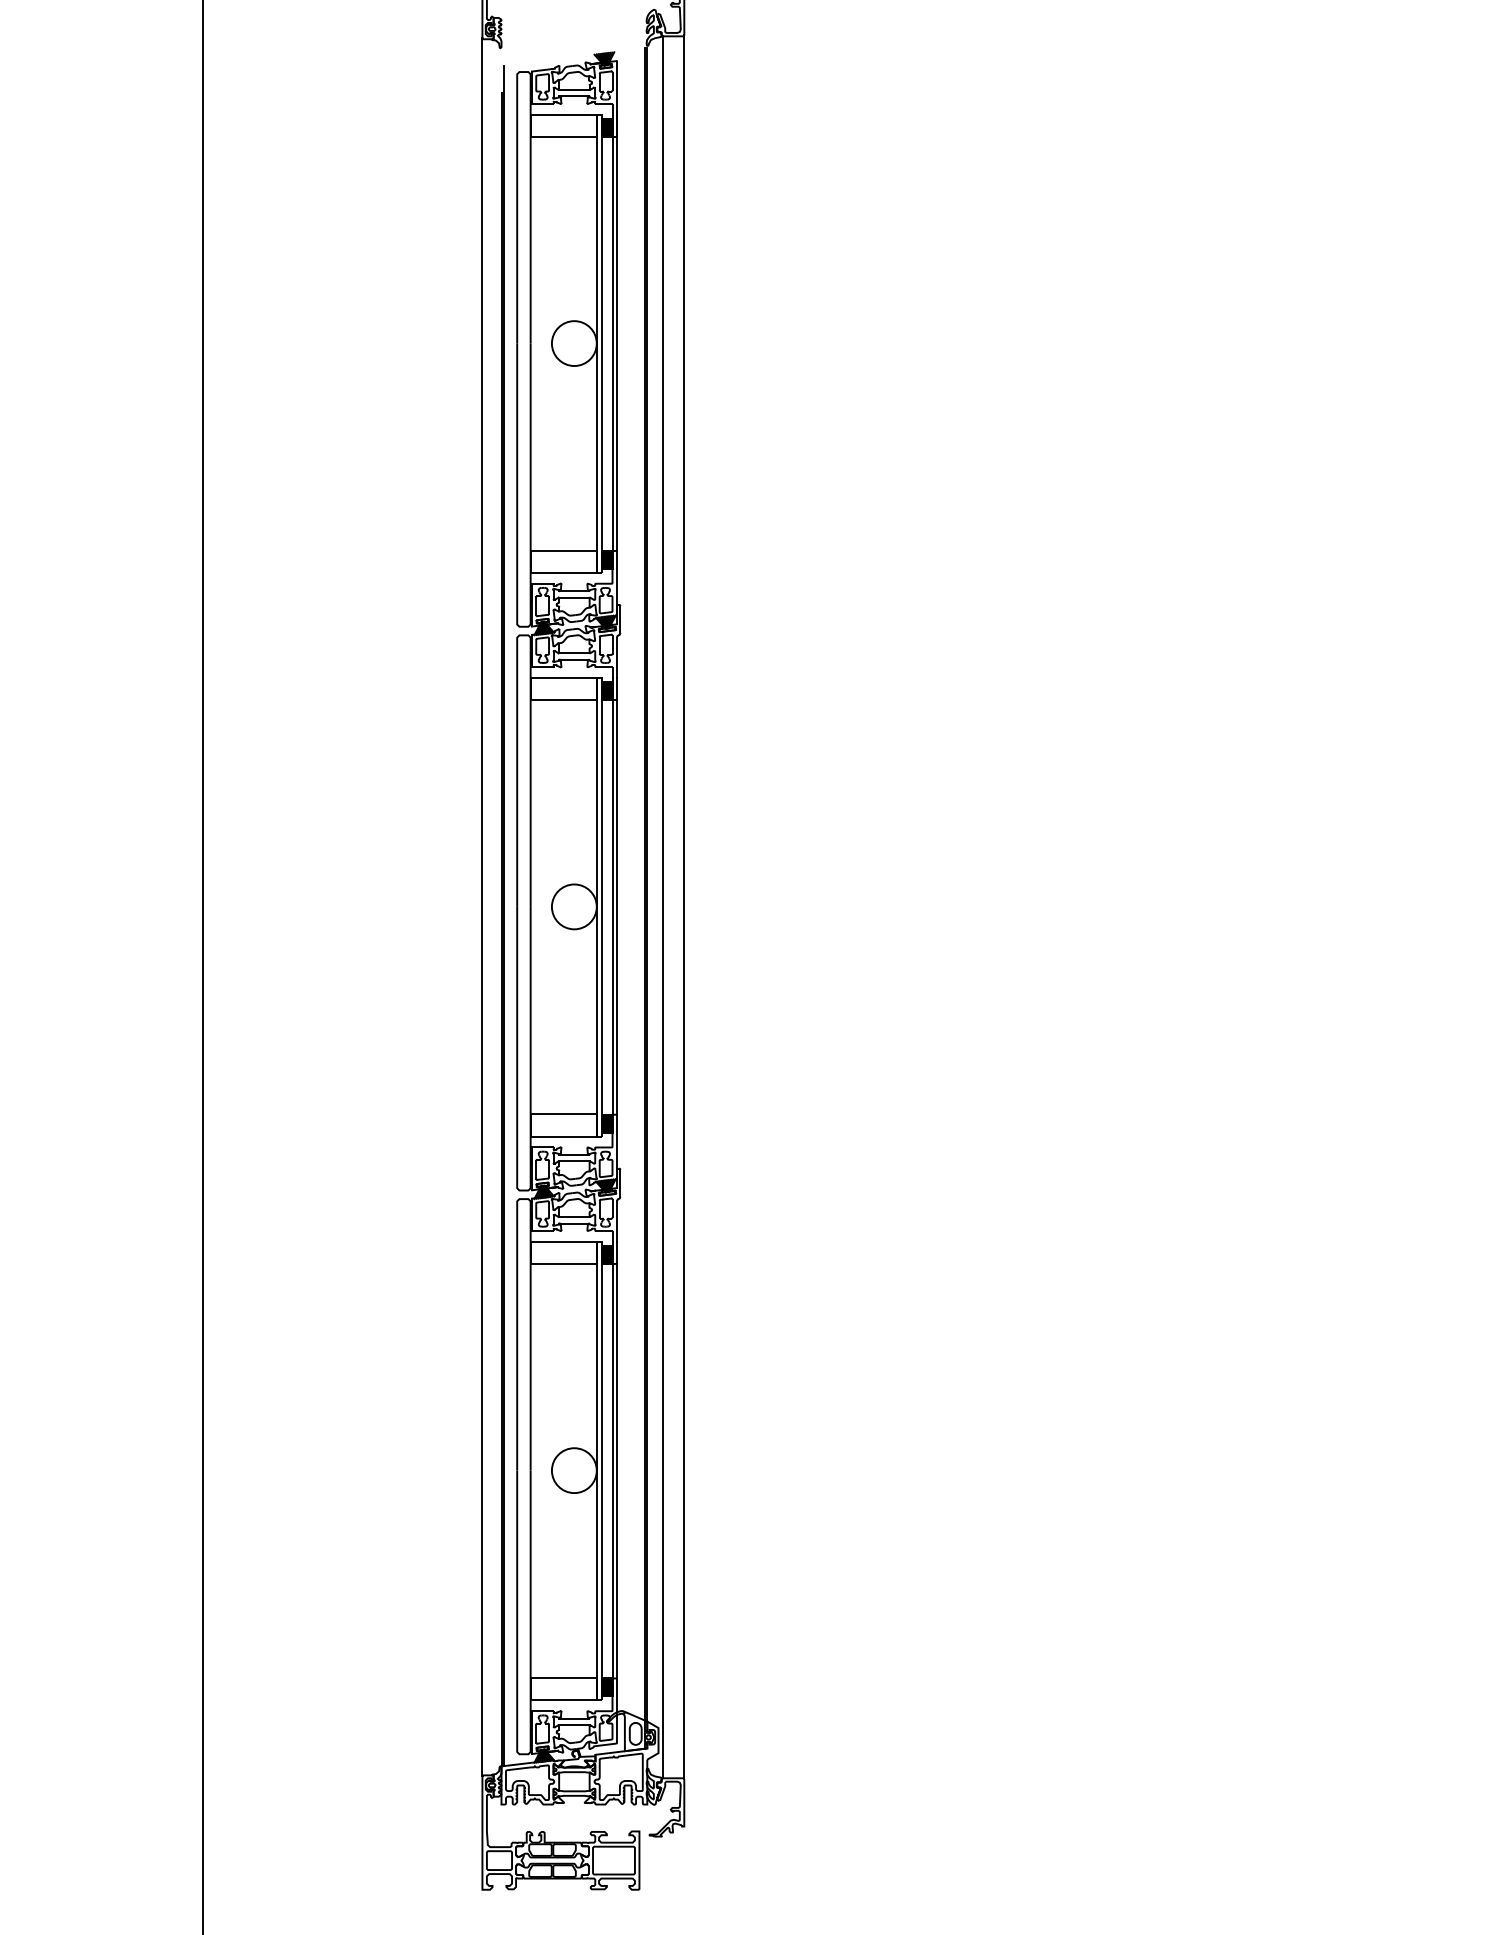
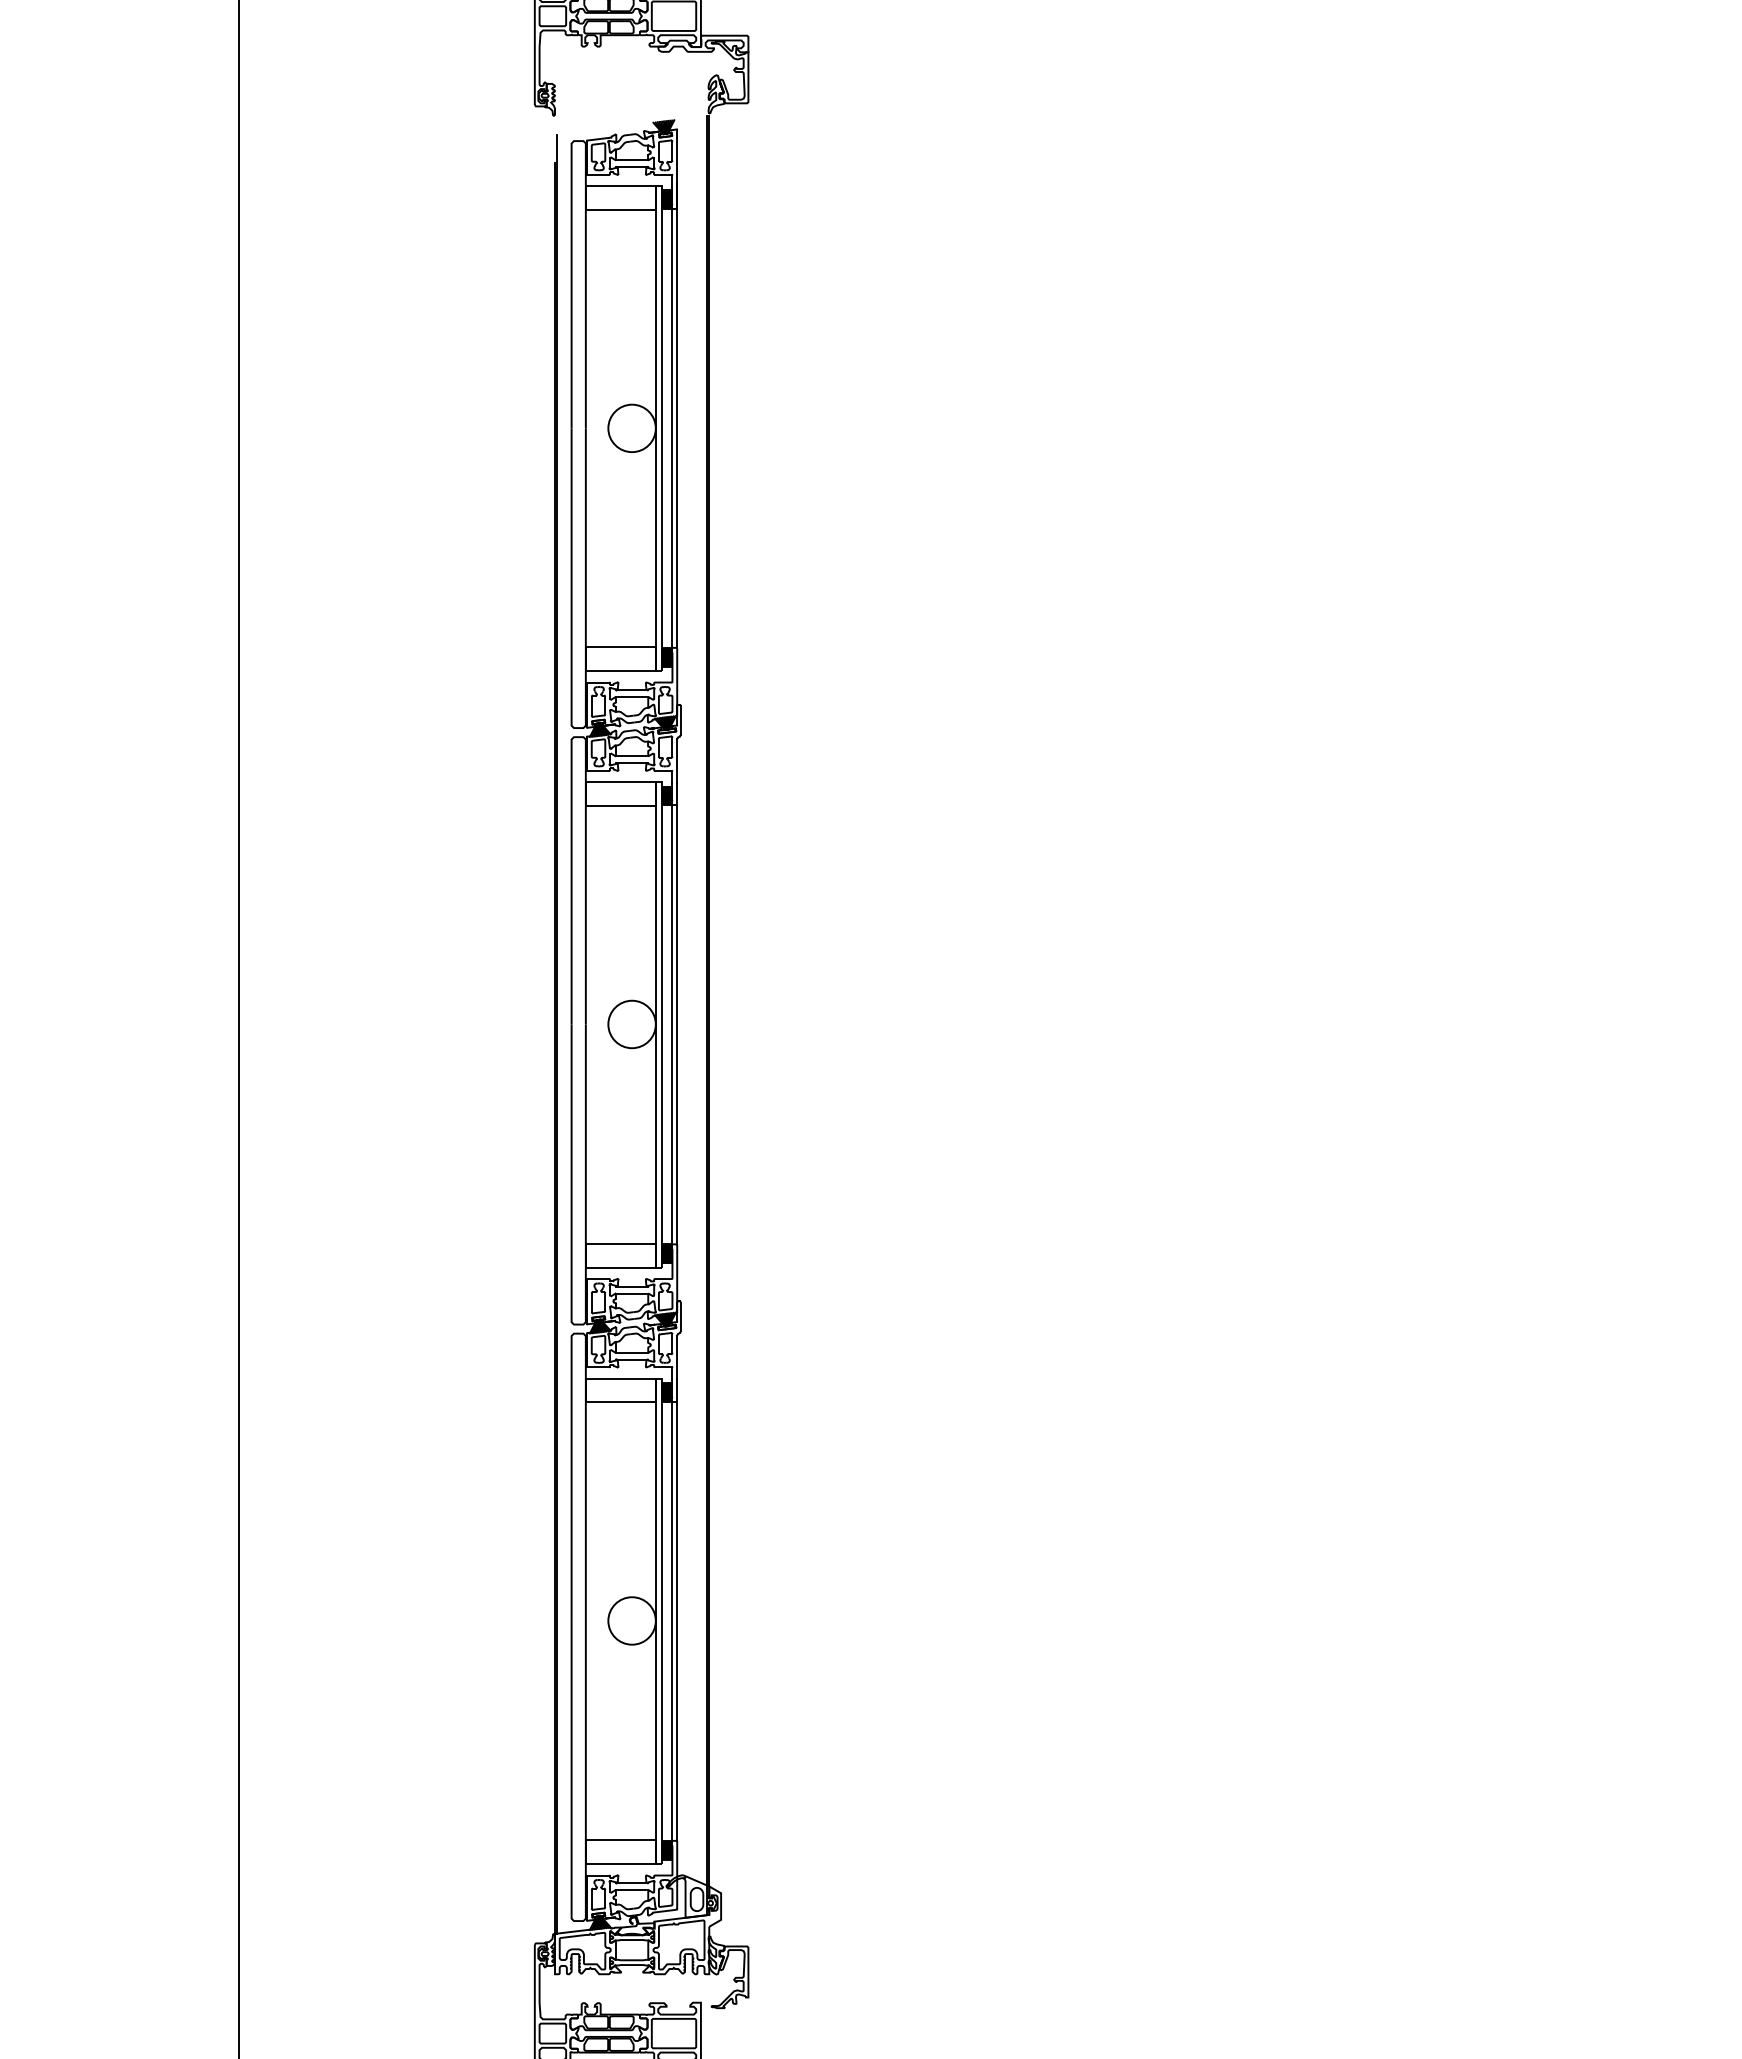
line: (482, 906) -> (534, 1024), removed
line: (662, 906) -> (725, 1024), removed
line: (684, 906) -> (748, 1024), removed

